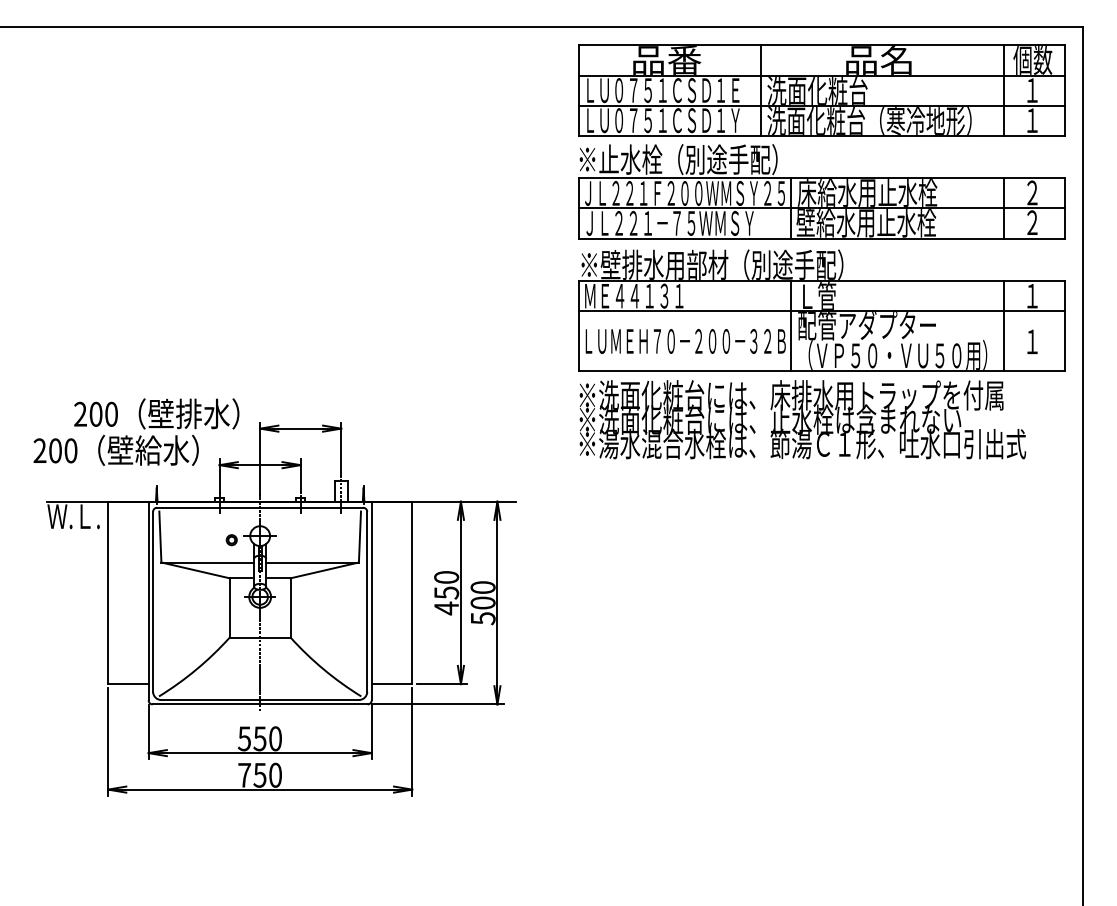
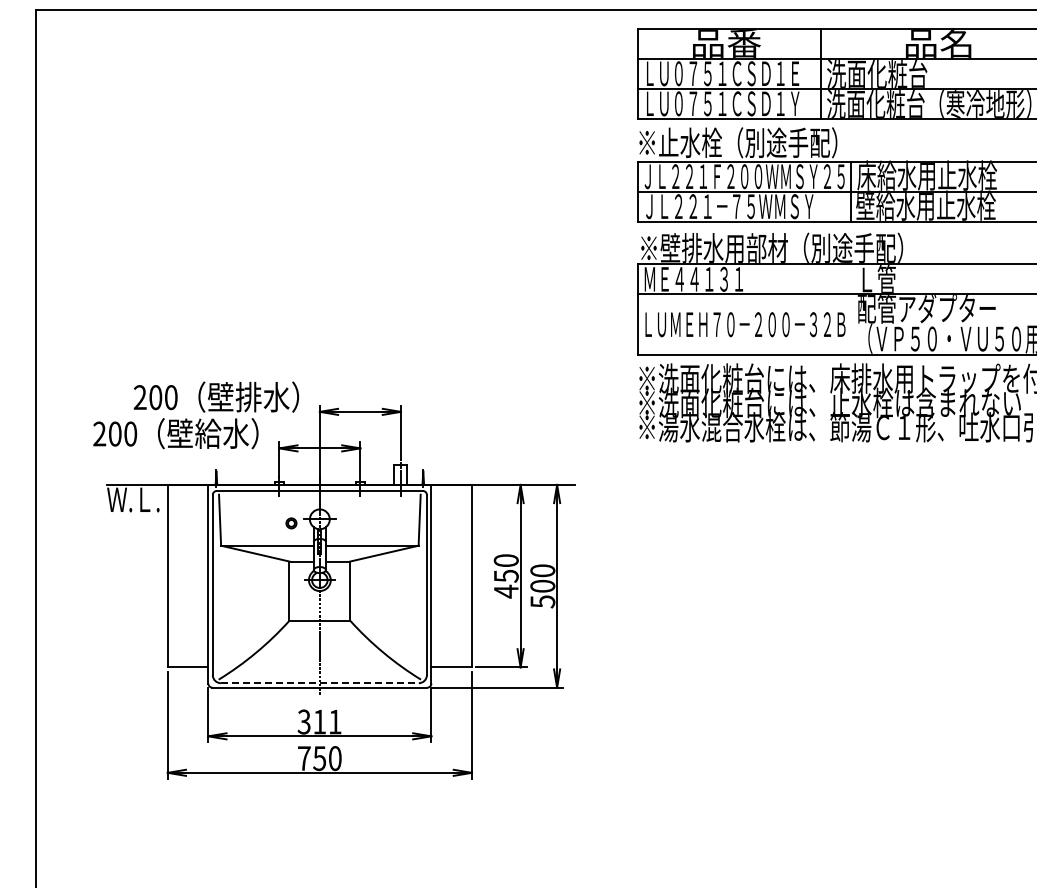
line: (791, 326) -> (851, 309), removed
line: (260, 699) -> (320, 682), solid -> dashed
text: (259, 738) -> (319, 721), 550 -> 311

